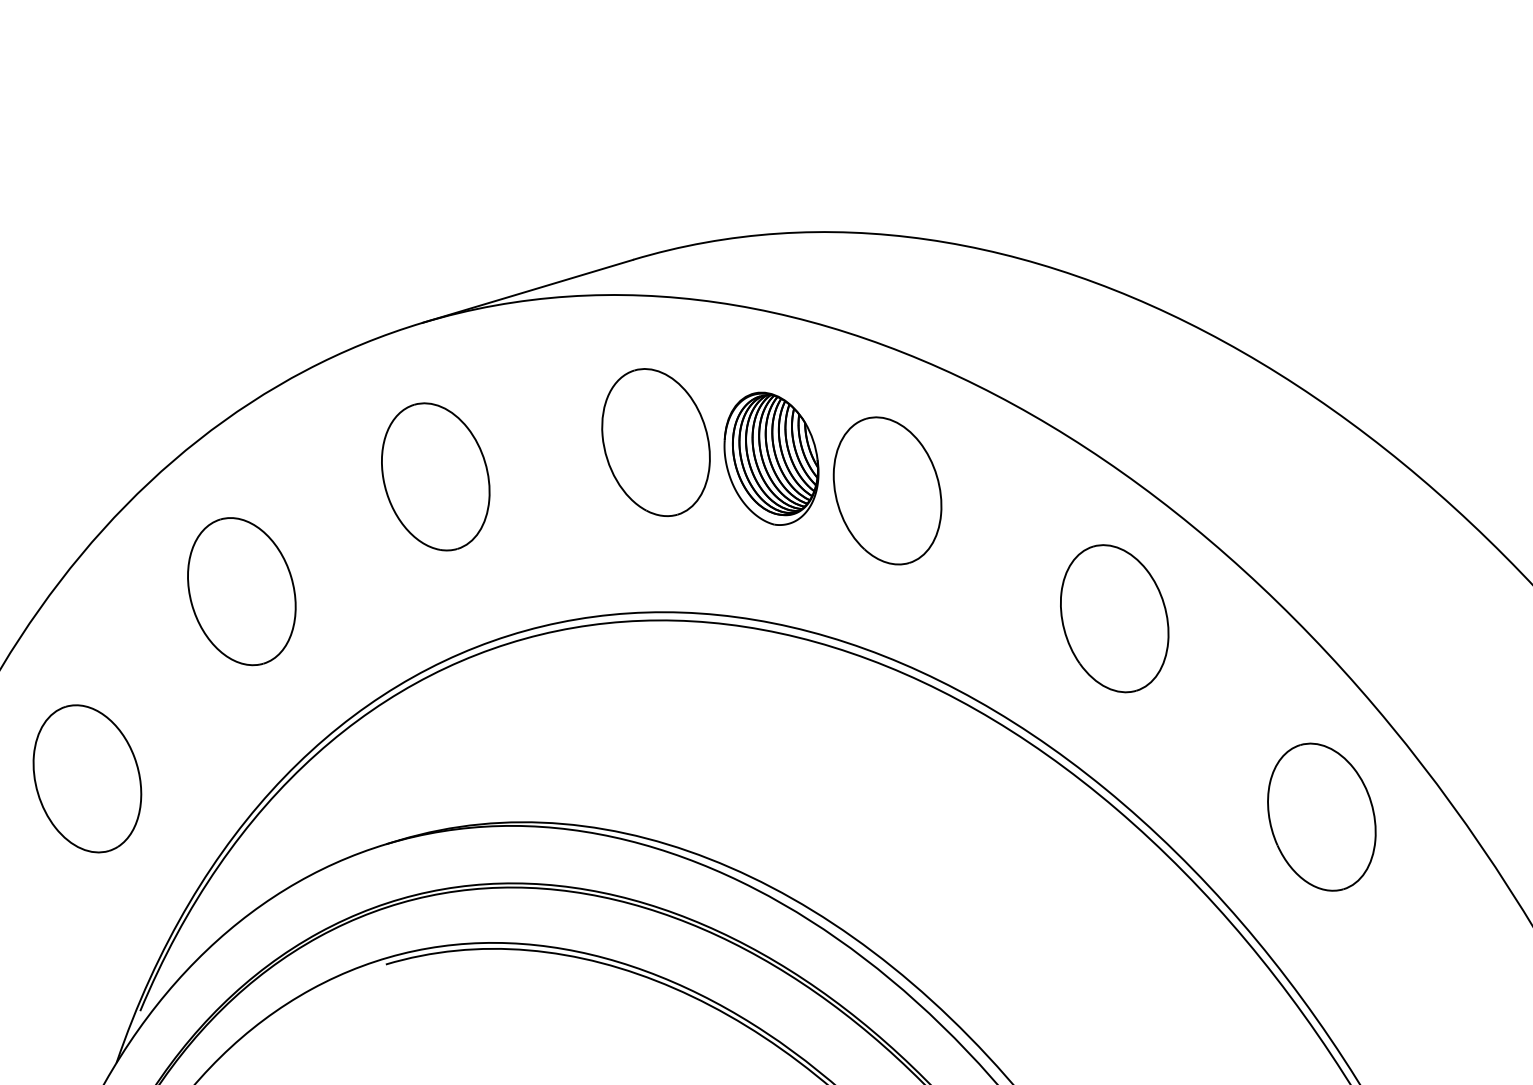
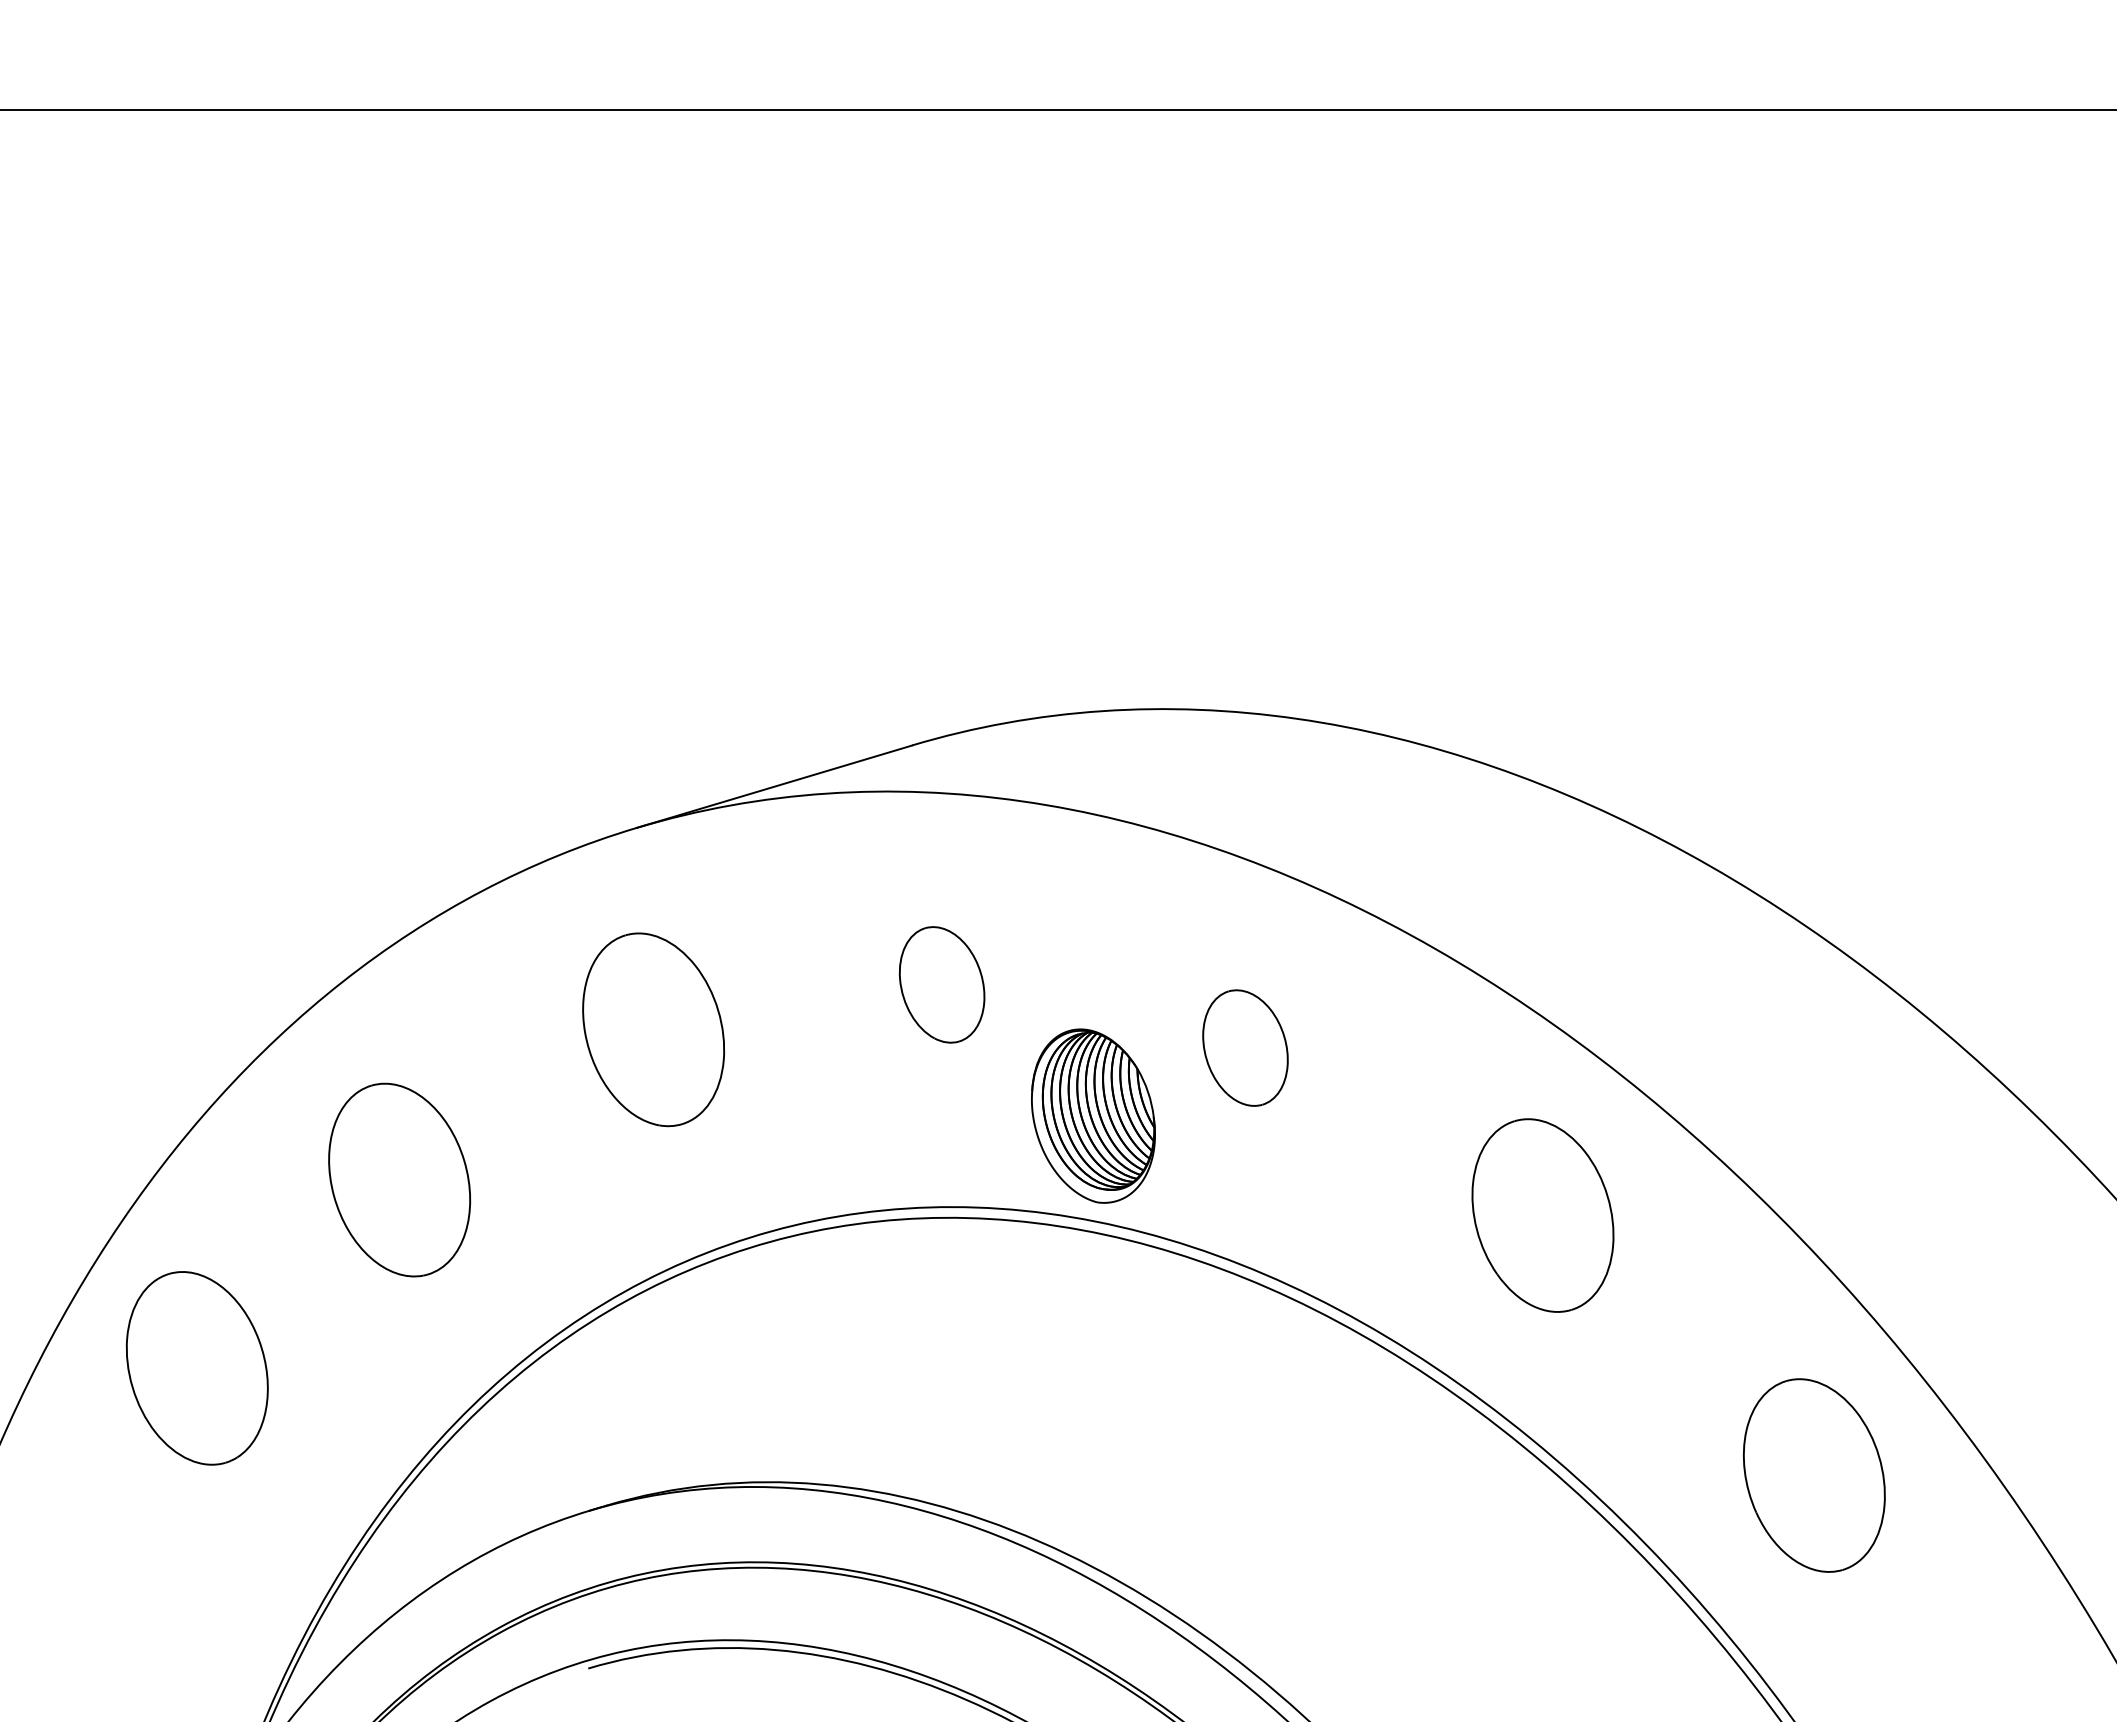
part: (655, 442) -> (941, 984), size x0.6
part: (771, 458) -> (1093, 1115), moved
part: (887, 490) -> (1245, 1047), size x0.6
part: (86, 778) -> (196, 1368), moved

